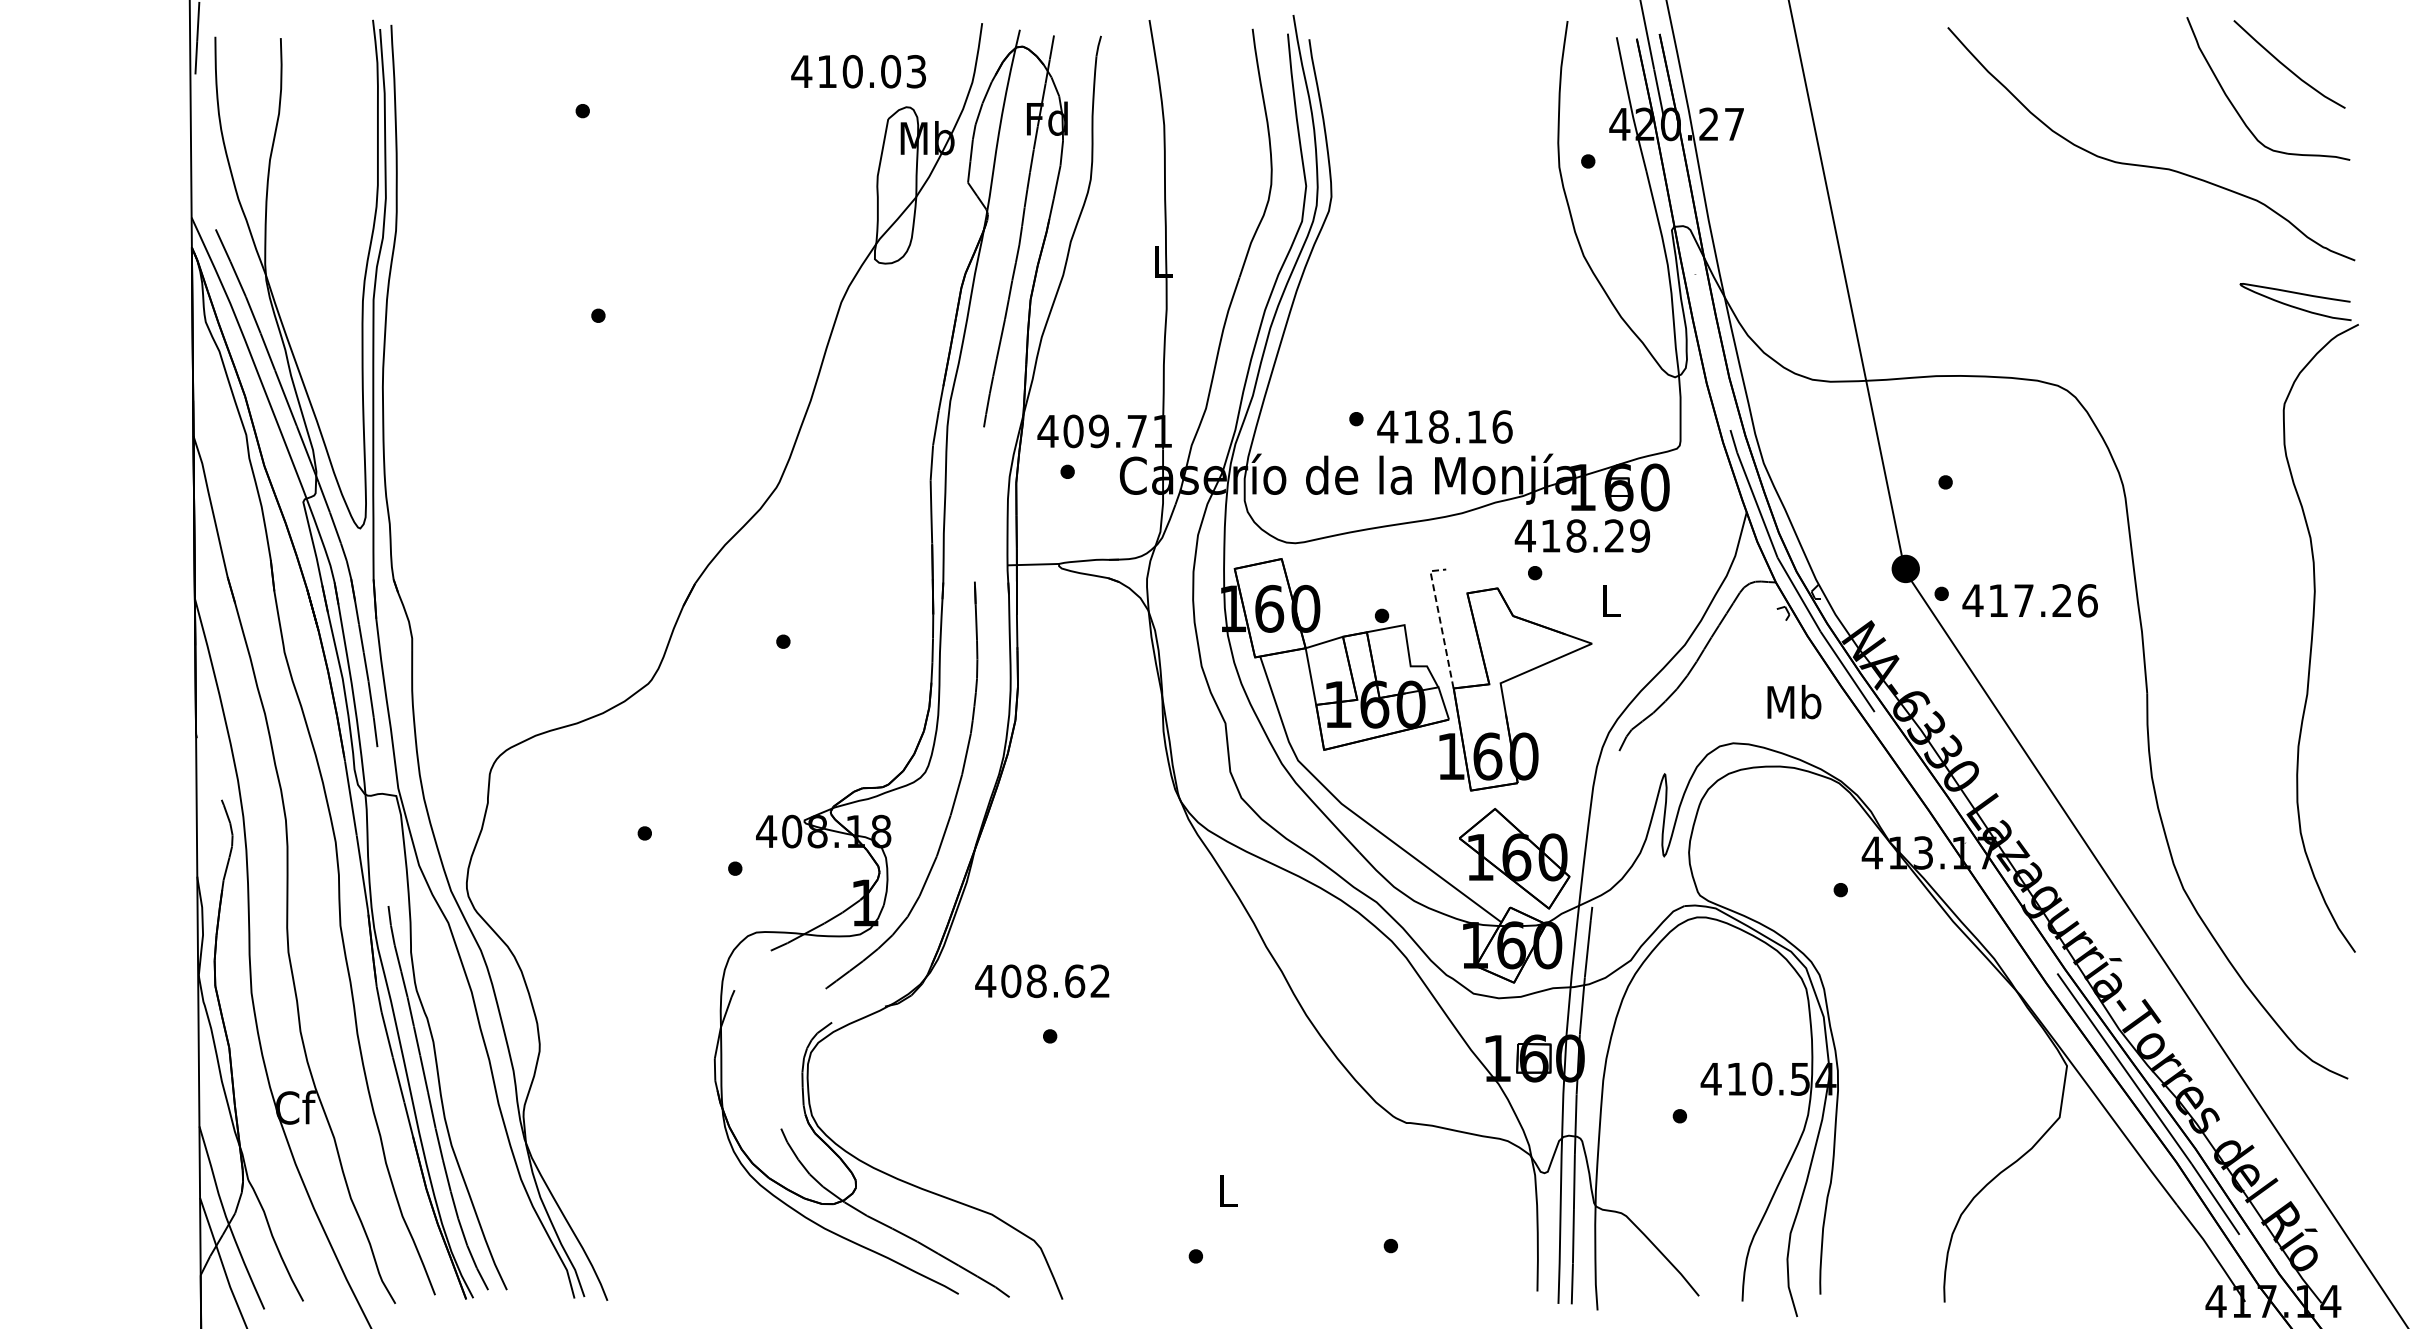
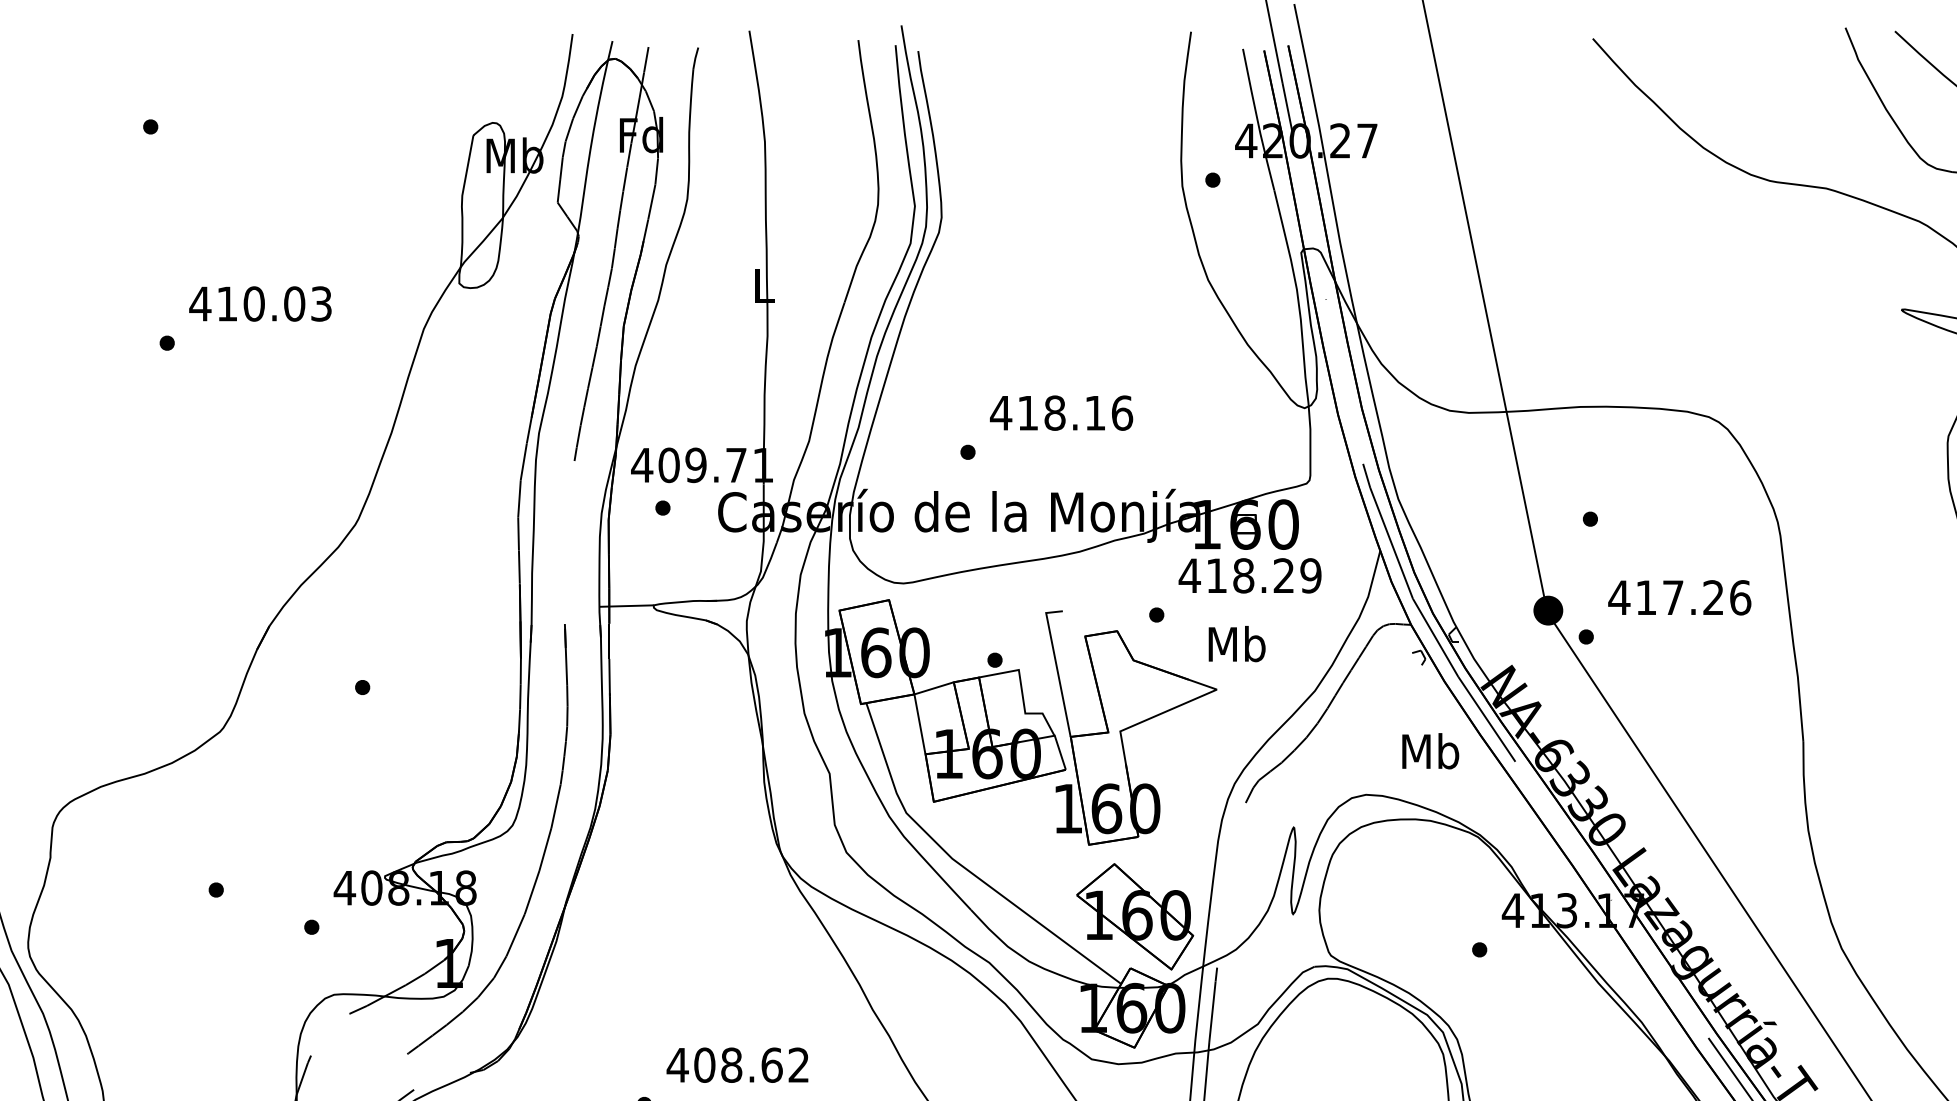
text: (858, 71) -> (260, 303), moved
text: (1444, 426) -> (1061, 412), moved
text: (1582, 535) -> (1250, 575), moved
text: (1611, 600) -> (1237, 643), L -> Mb
text: (2029, 600) -> (1679, 597), moved
line: (1440, 621) -> (1056, 666), dashed -> solid
text: (1042, 981) -> (737, 1065), moved

